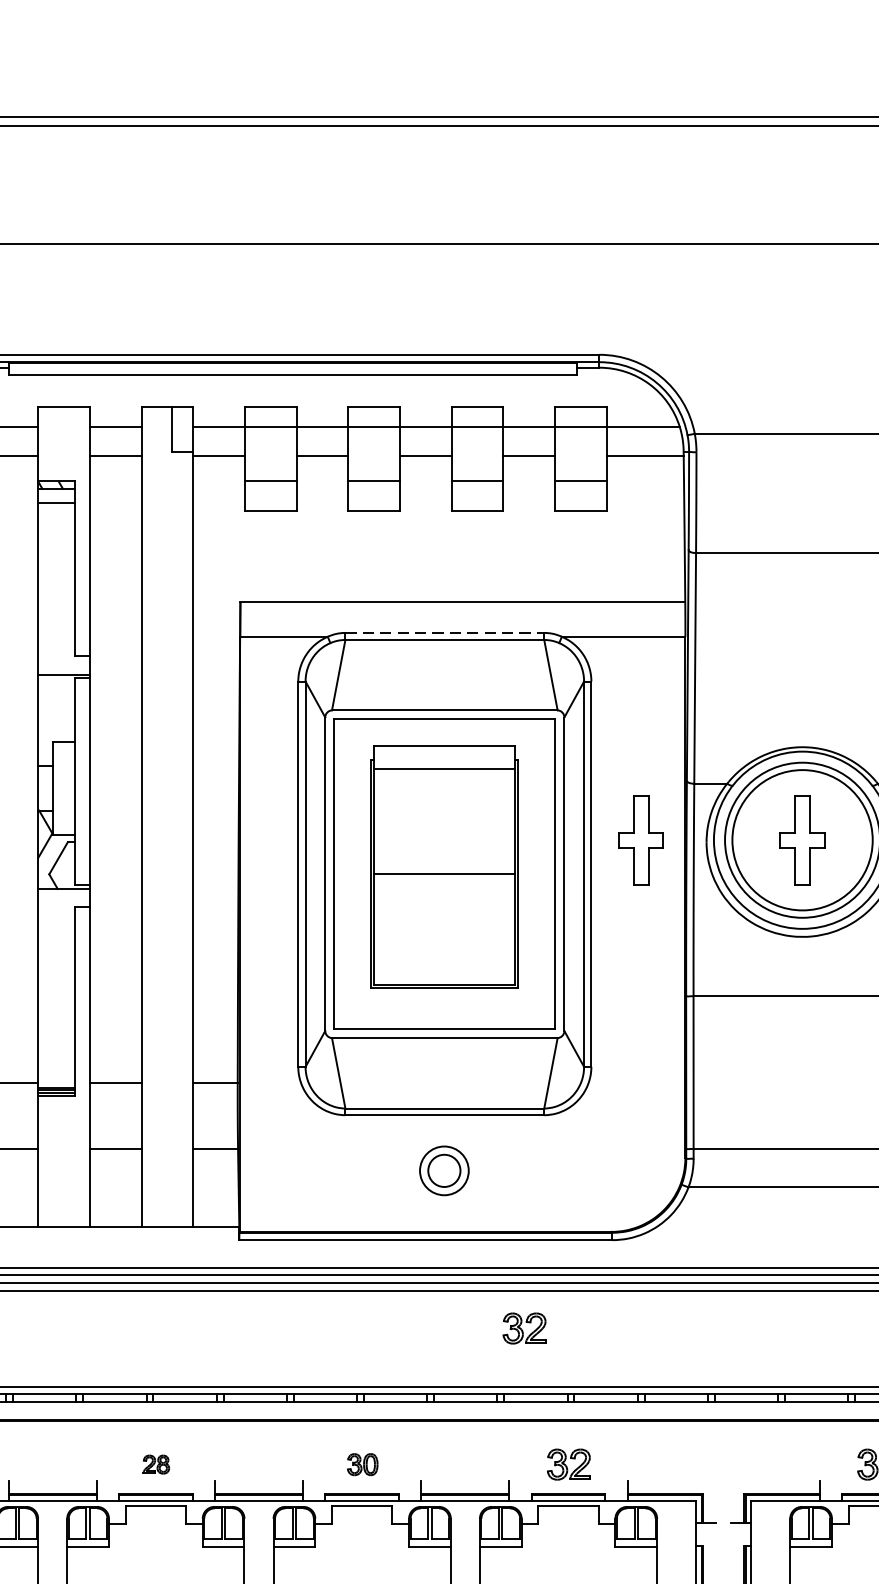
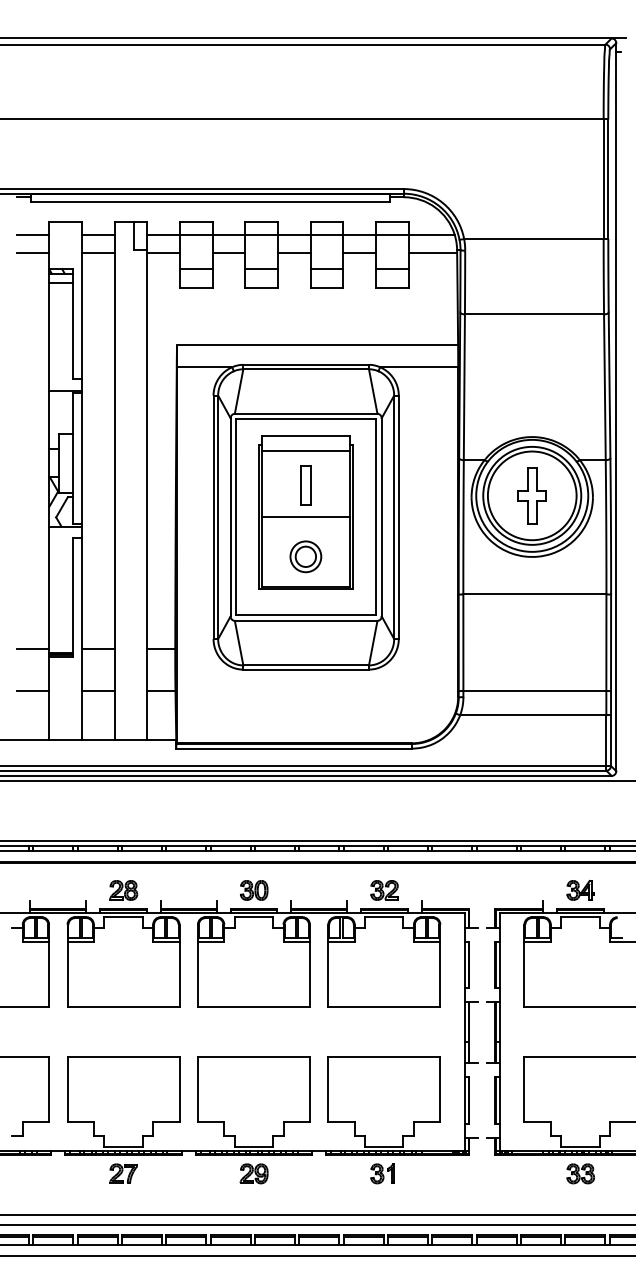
line: (445, 632) -> (306, 364), dashed -> solid
part: (443, 823) -> (305, 485), added
part: (639, 839) -> (429, 495), removed
part: (443, 1170) -> (305, 556), moved
part: (524, 1328) -> (356, 804), removed
part: (155, 1464) -> (123, 890), size x1.67
part: (363, 1464) -> (254, 890), size x1.43

